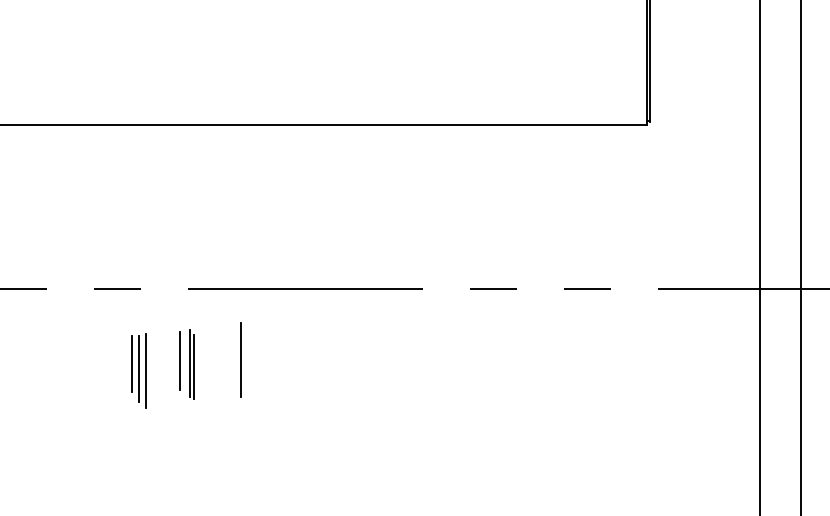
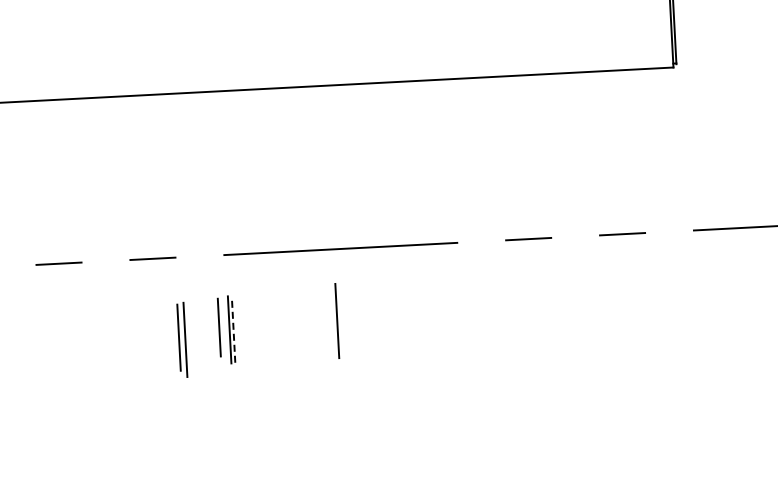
line: (240, 359) -> (336, 320), moved
line: (131, 363) -> (170, 332), removed
line: (194, 367) -> (234, 333), solid -> dashed

